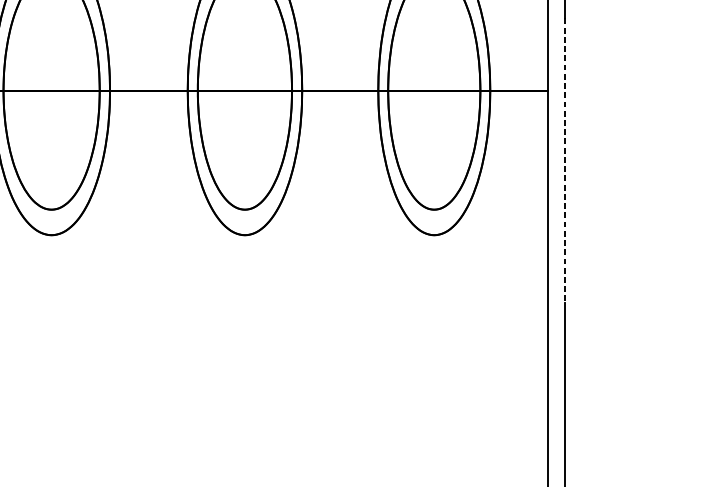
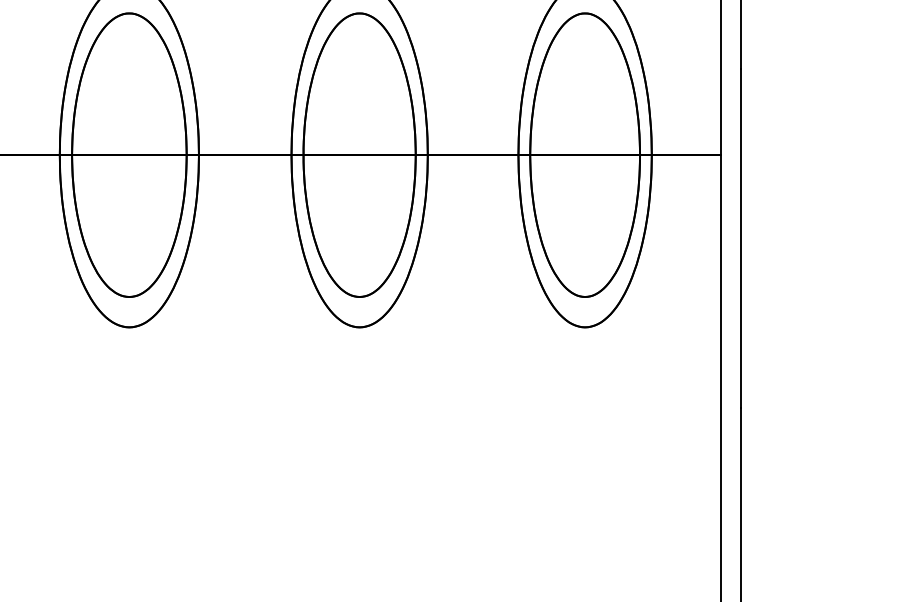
line: (565, 160) -> (741, 238), dashed -> solid

